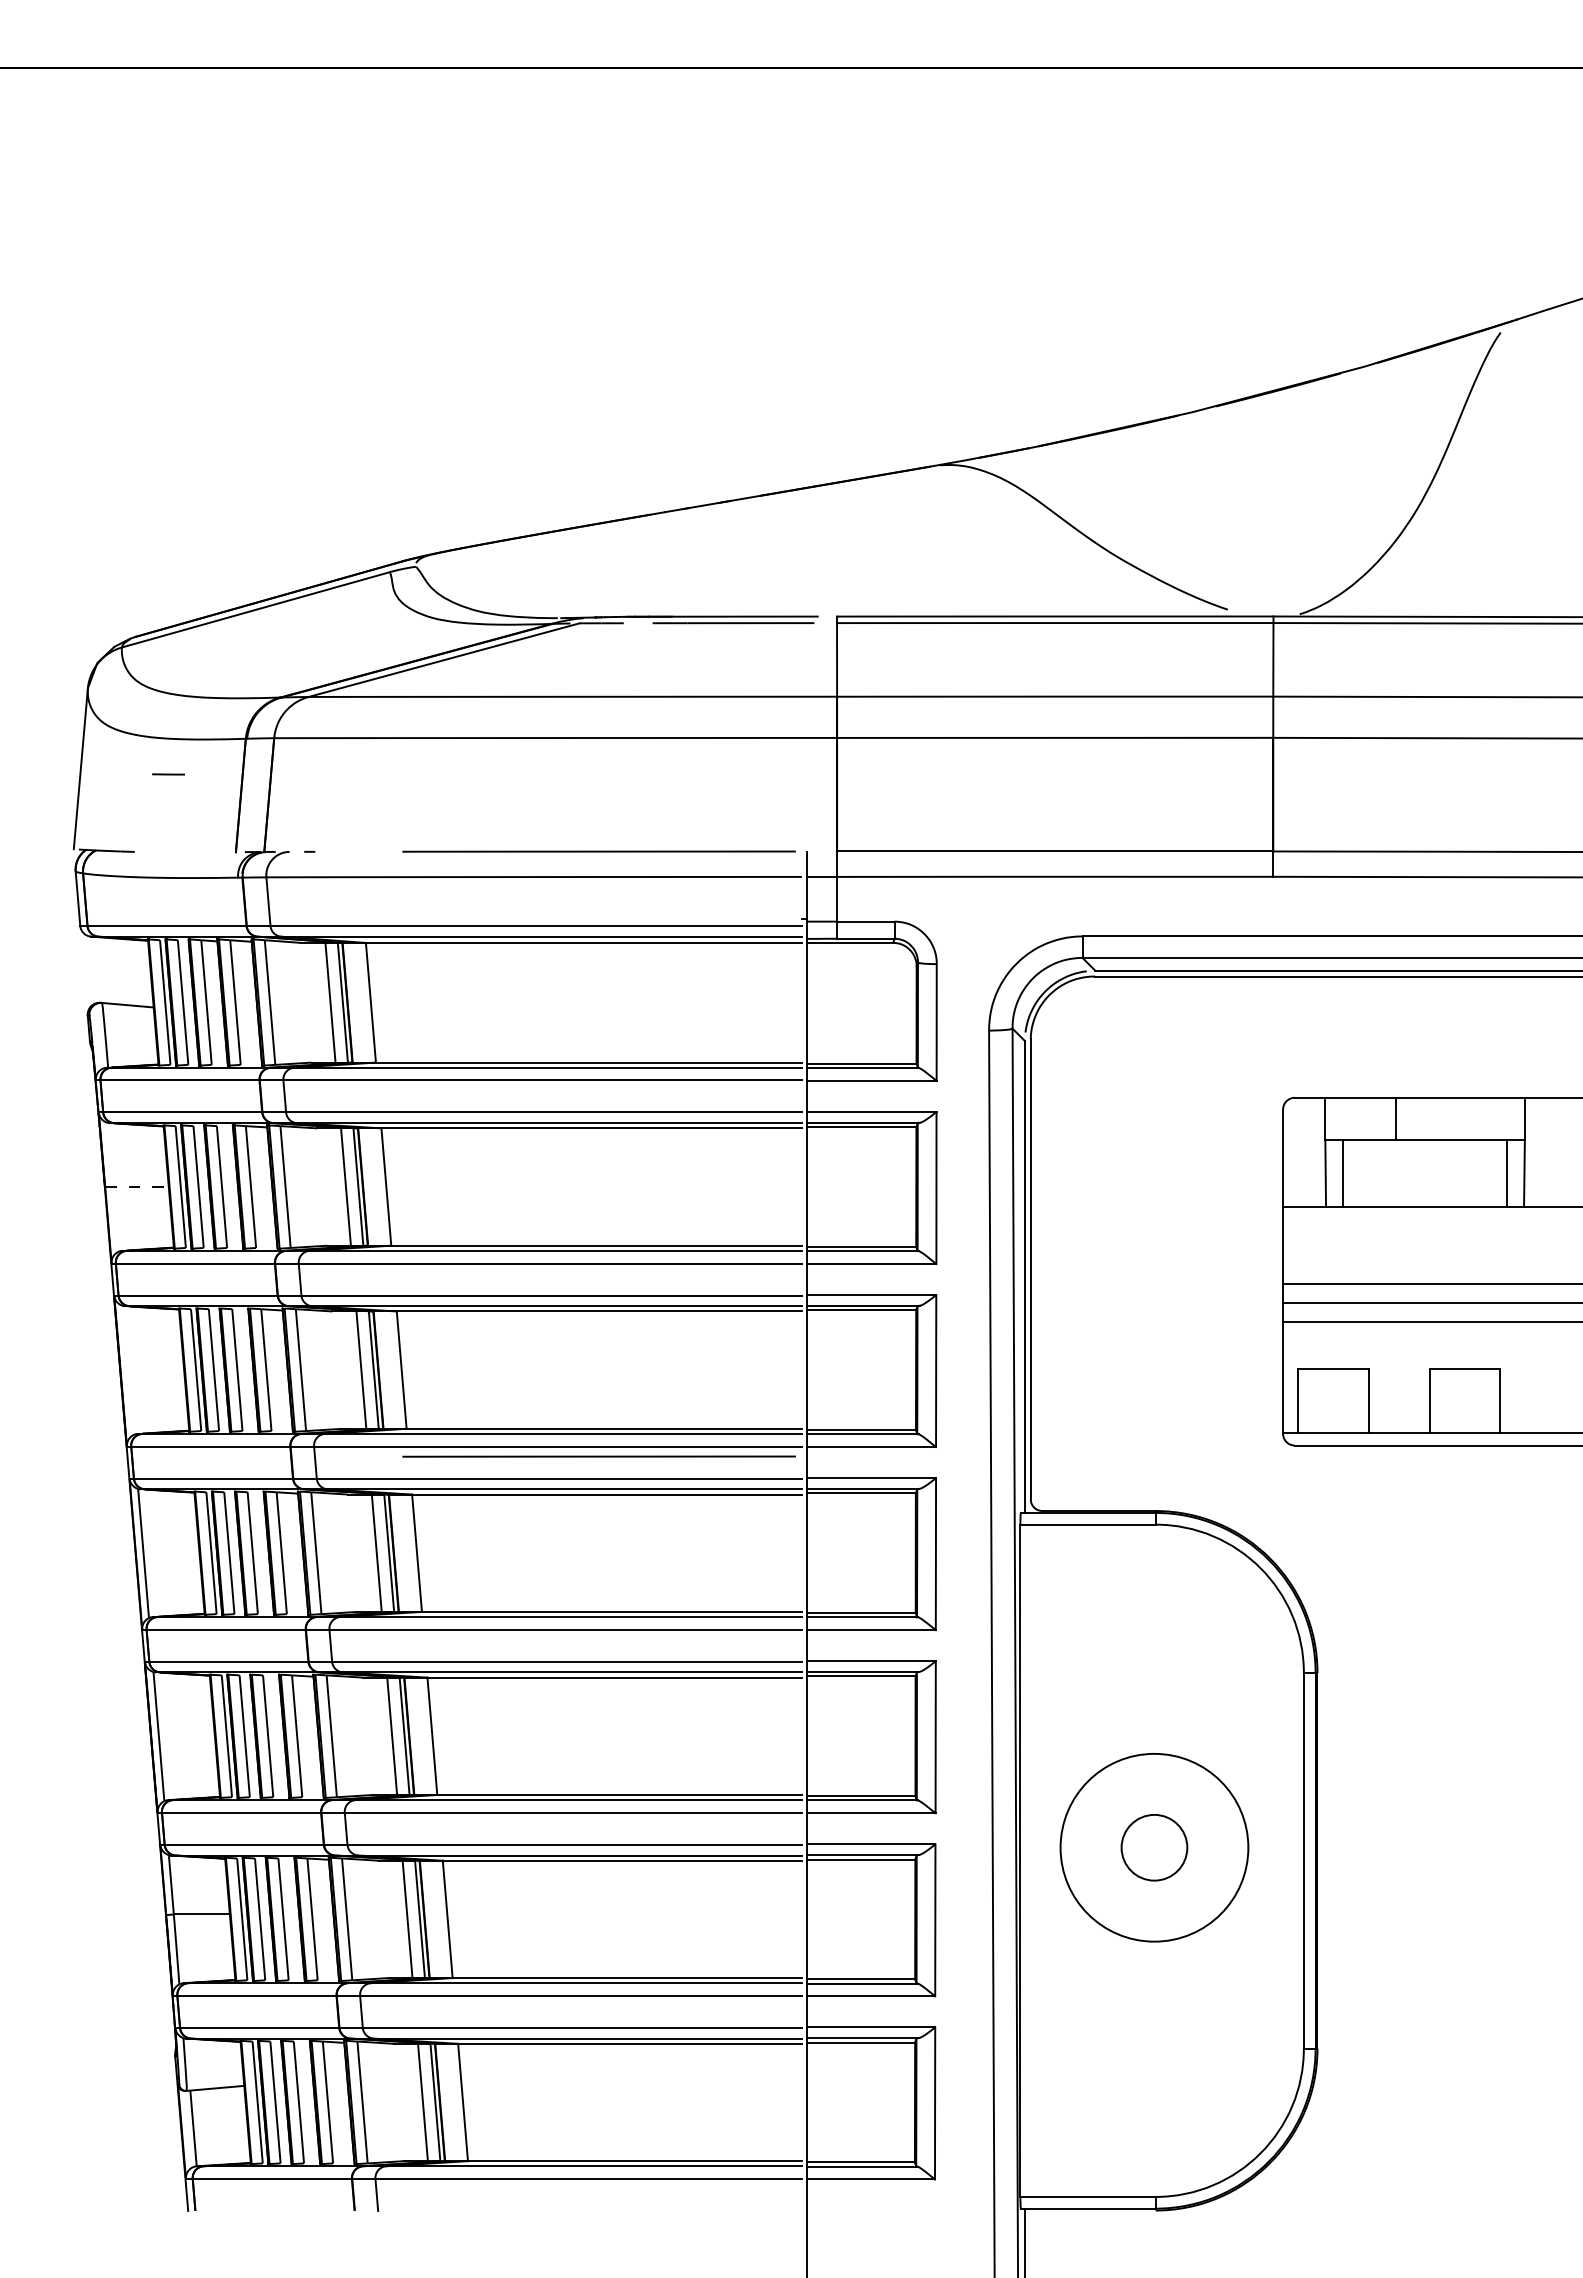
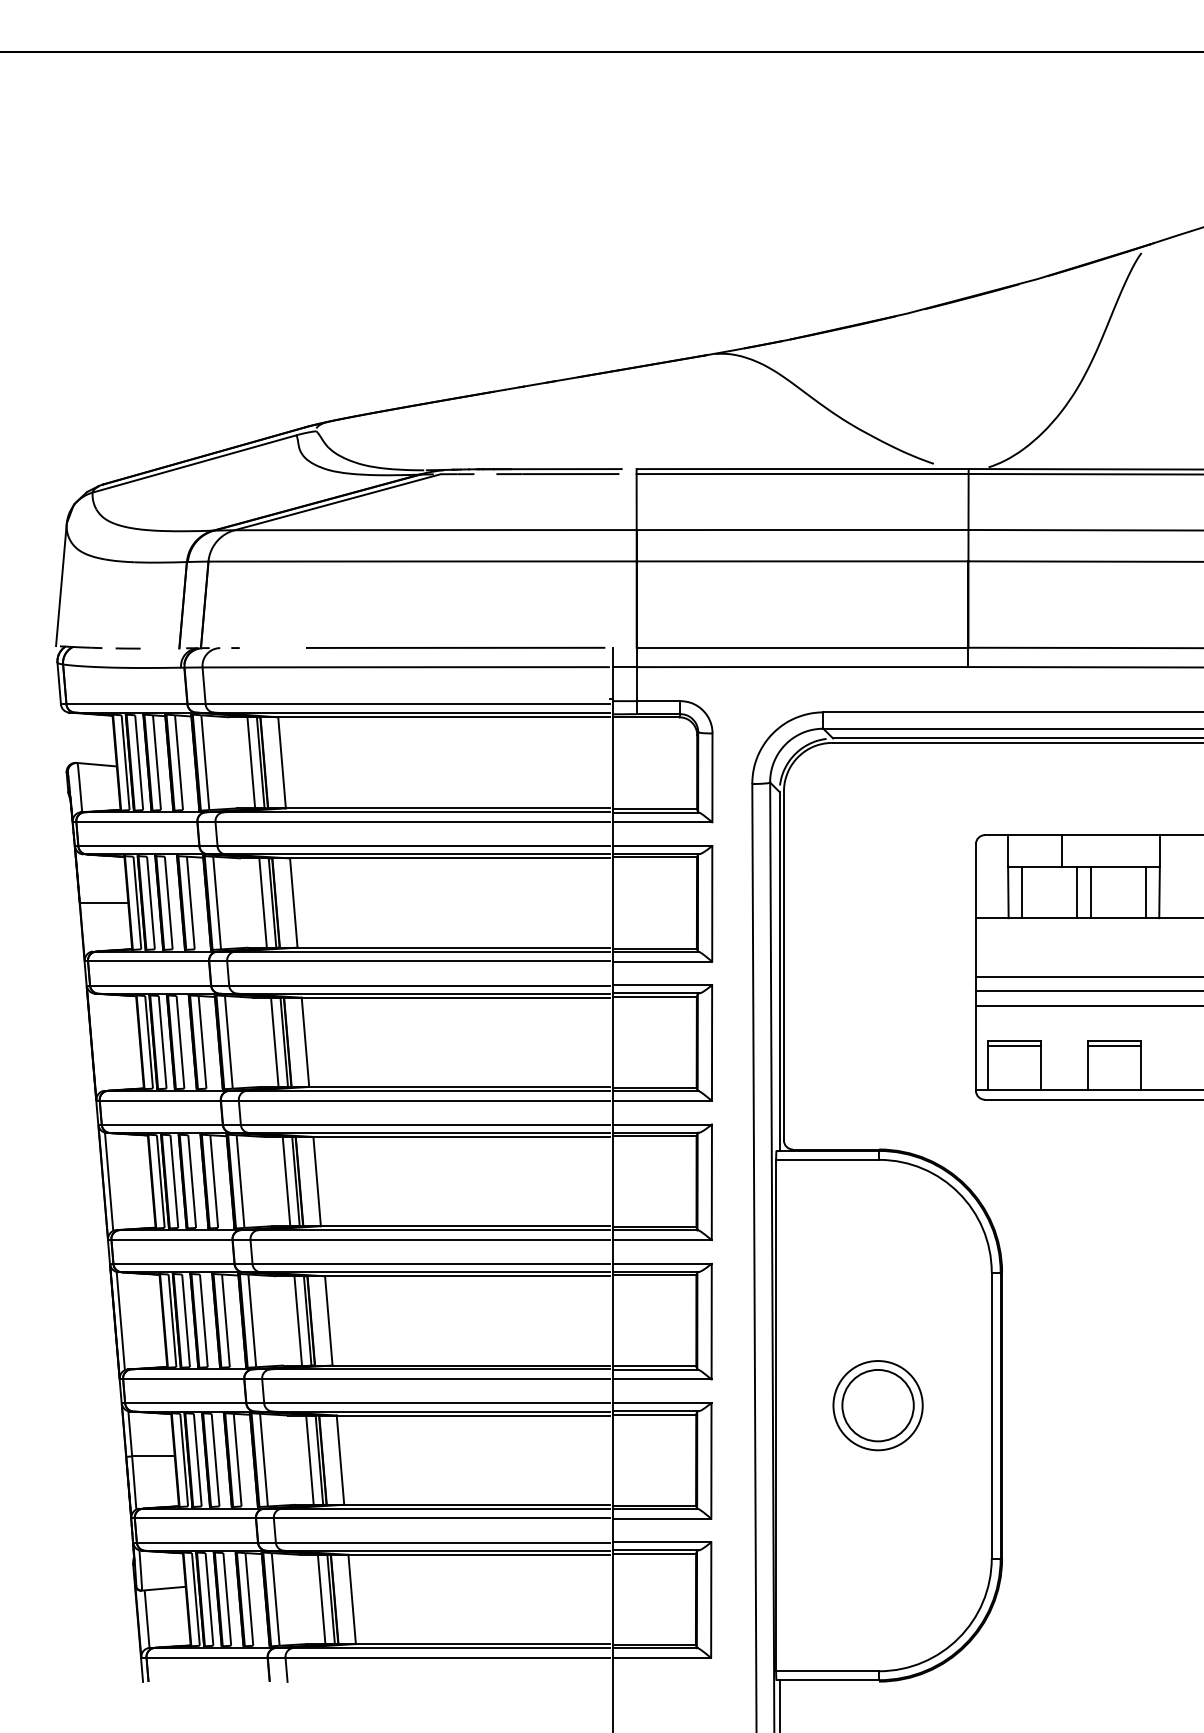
line: (168, 774) -> (128, 648), moved
line: (1415, 1173) -> (1076, 892), added
line: (1434, 1173) -> (1091, 892), added
line: (136, 1186) -> (103, 902), dashed -> solid
line: (1333, 1374) -> (1014, 1045), added
line: (1464, 1374) -> (1113, 1045), added
line: (598, 1456) -> (455, 1108), removed
circle: (1154, 1847) -> (878, 1405), size x0.62
circle: (1154, 1847) -> (878, 1405), size x1.43

